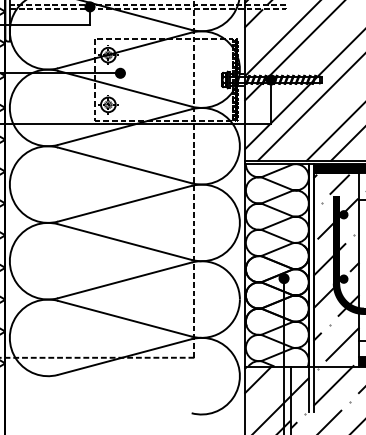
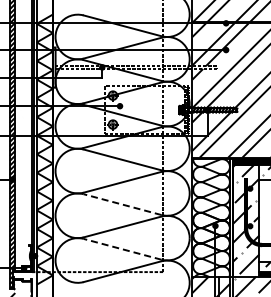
line: (124, 241) -> (122, 204), solid -> dashed
line: (124, 319) -> (122, 249), solid -> dashed

